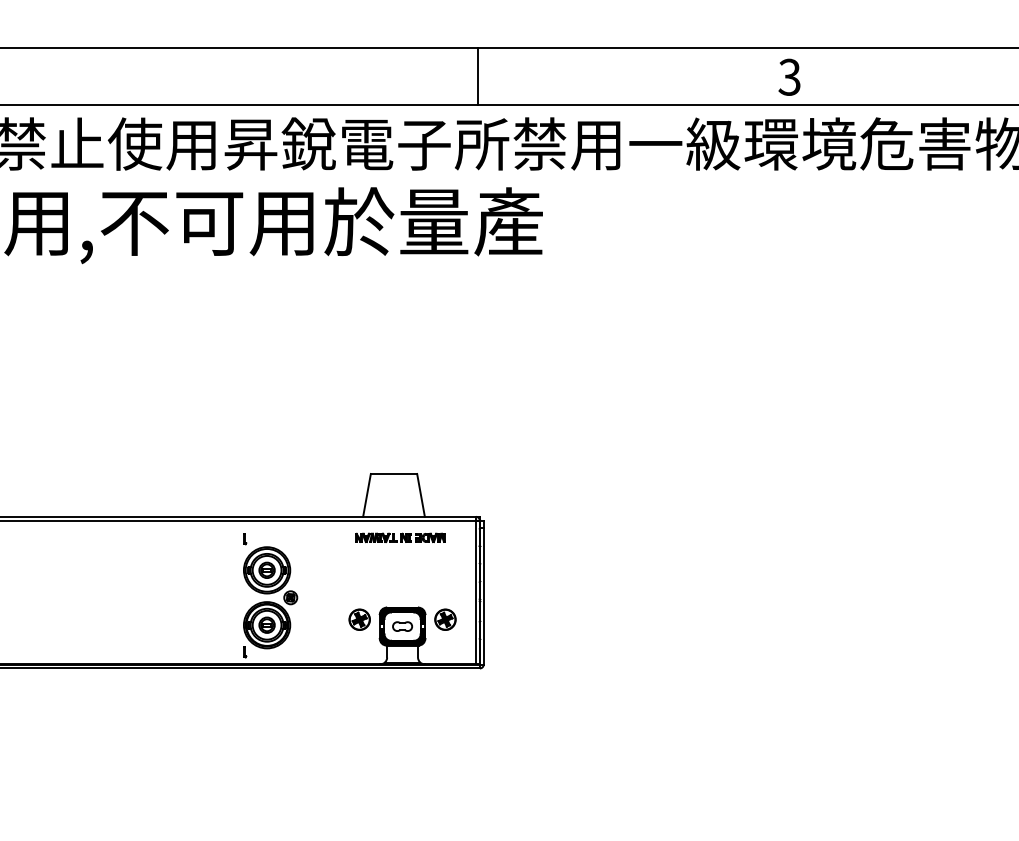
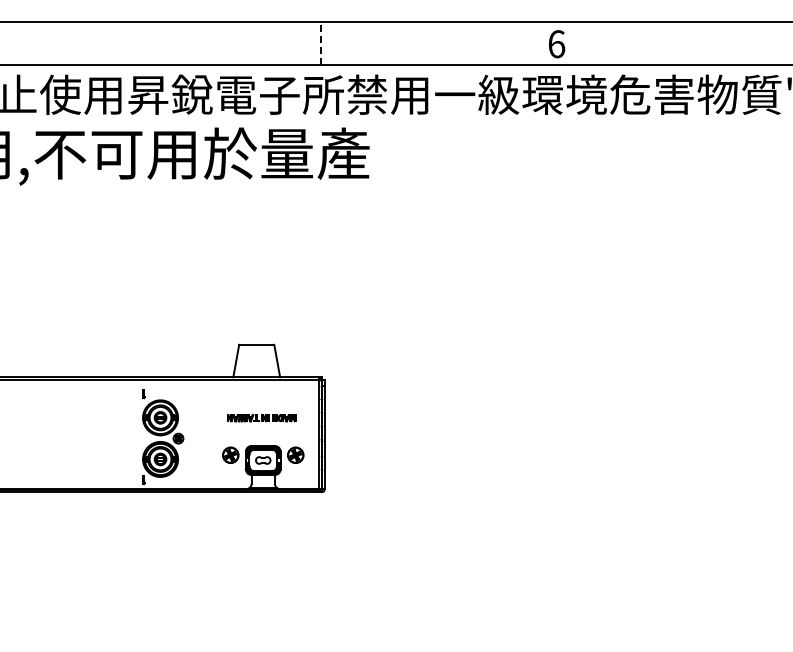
line: (478, 76) -> (320, 43), solid -> dashed
text: (789, 77) -> (556, 44), 3 -> 6
part: (400, 538) -> (261, 418), moved

